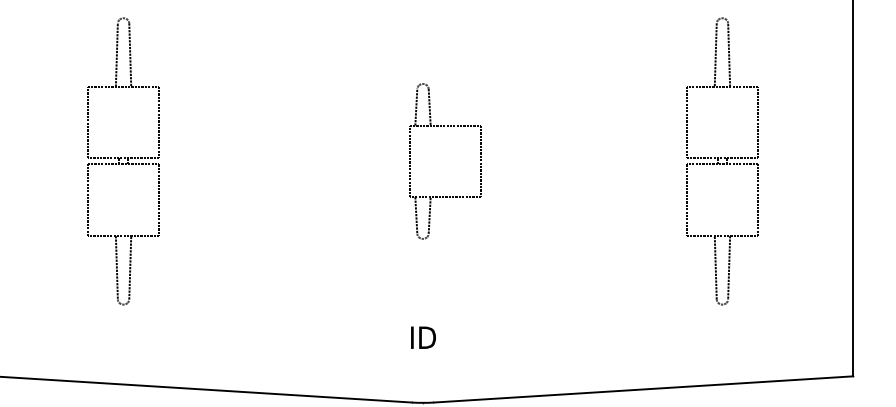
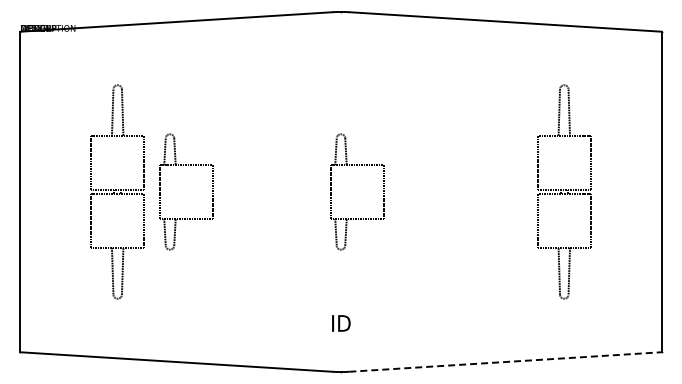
part: (215, 125) -> (186, 165), added
line: (643, 388) -> (505, 361), solid -> dashed

